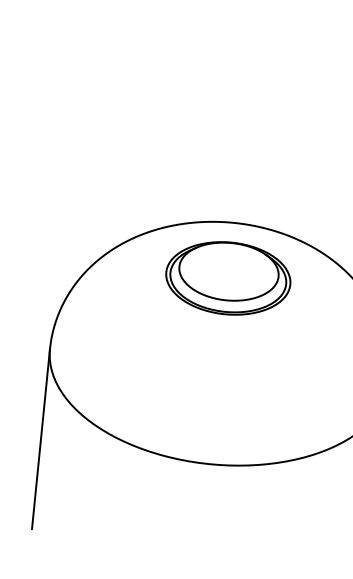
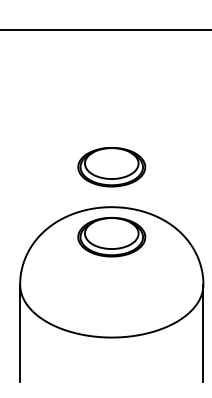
part: (240, 149) -> (111, 167), added

